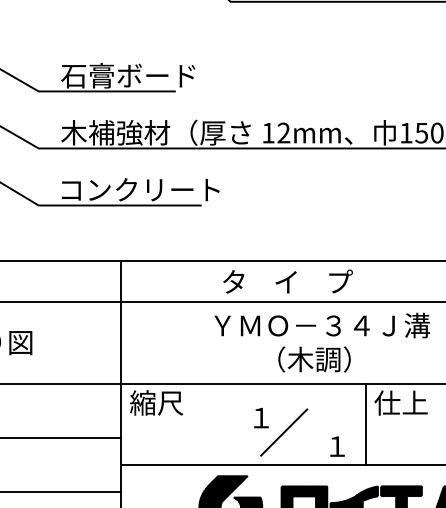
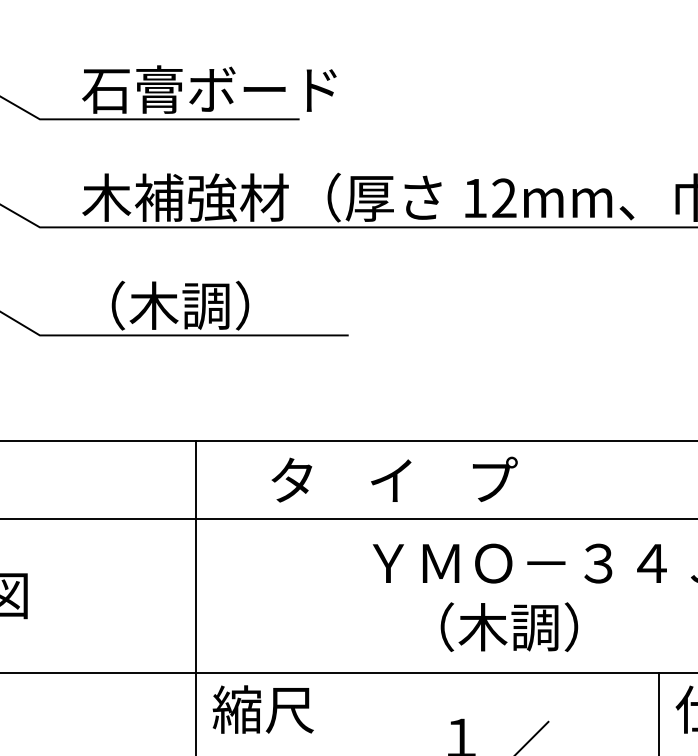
text: (140, 189) -> (232, 305), コンクリート -> （木調）
text: (287, 281) -> (393, 479), moved
text: (314, 359) -> (509, 627), moved

